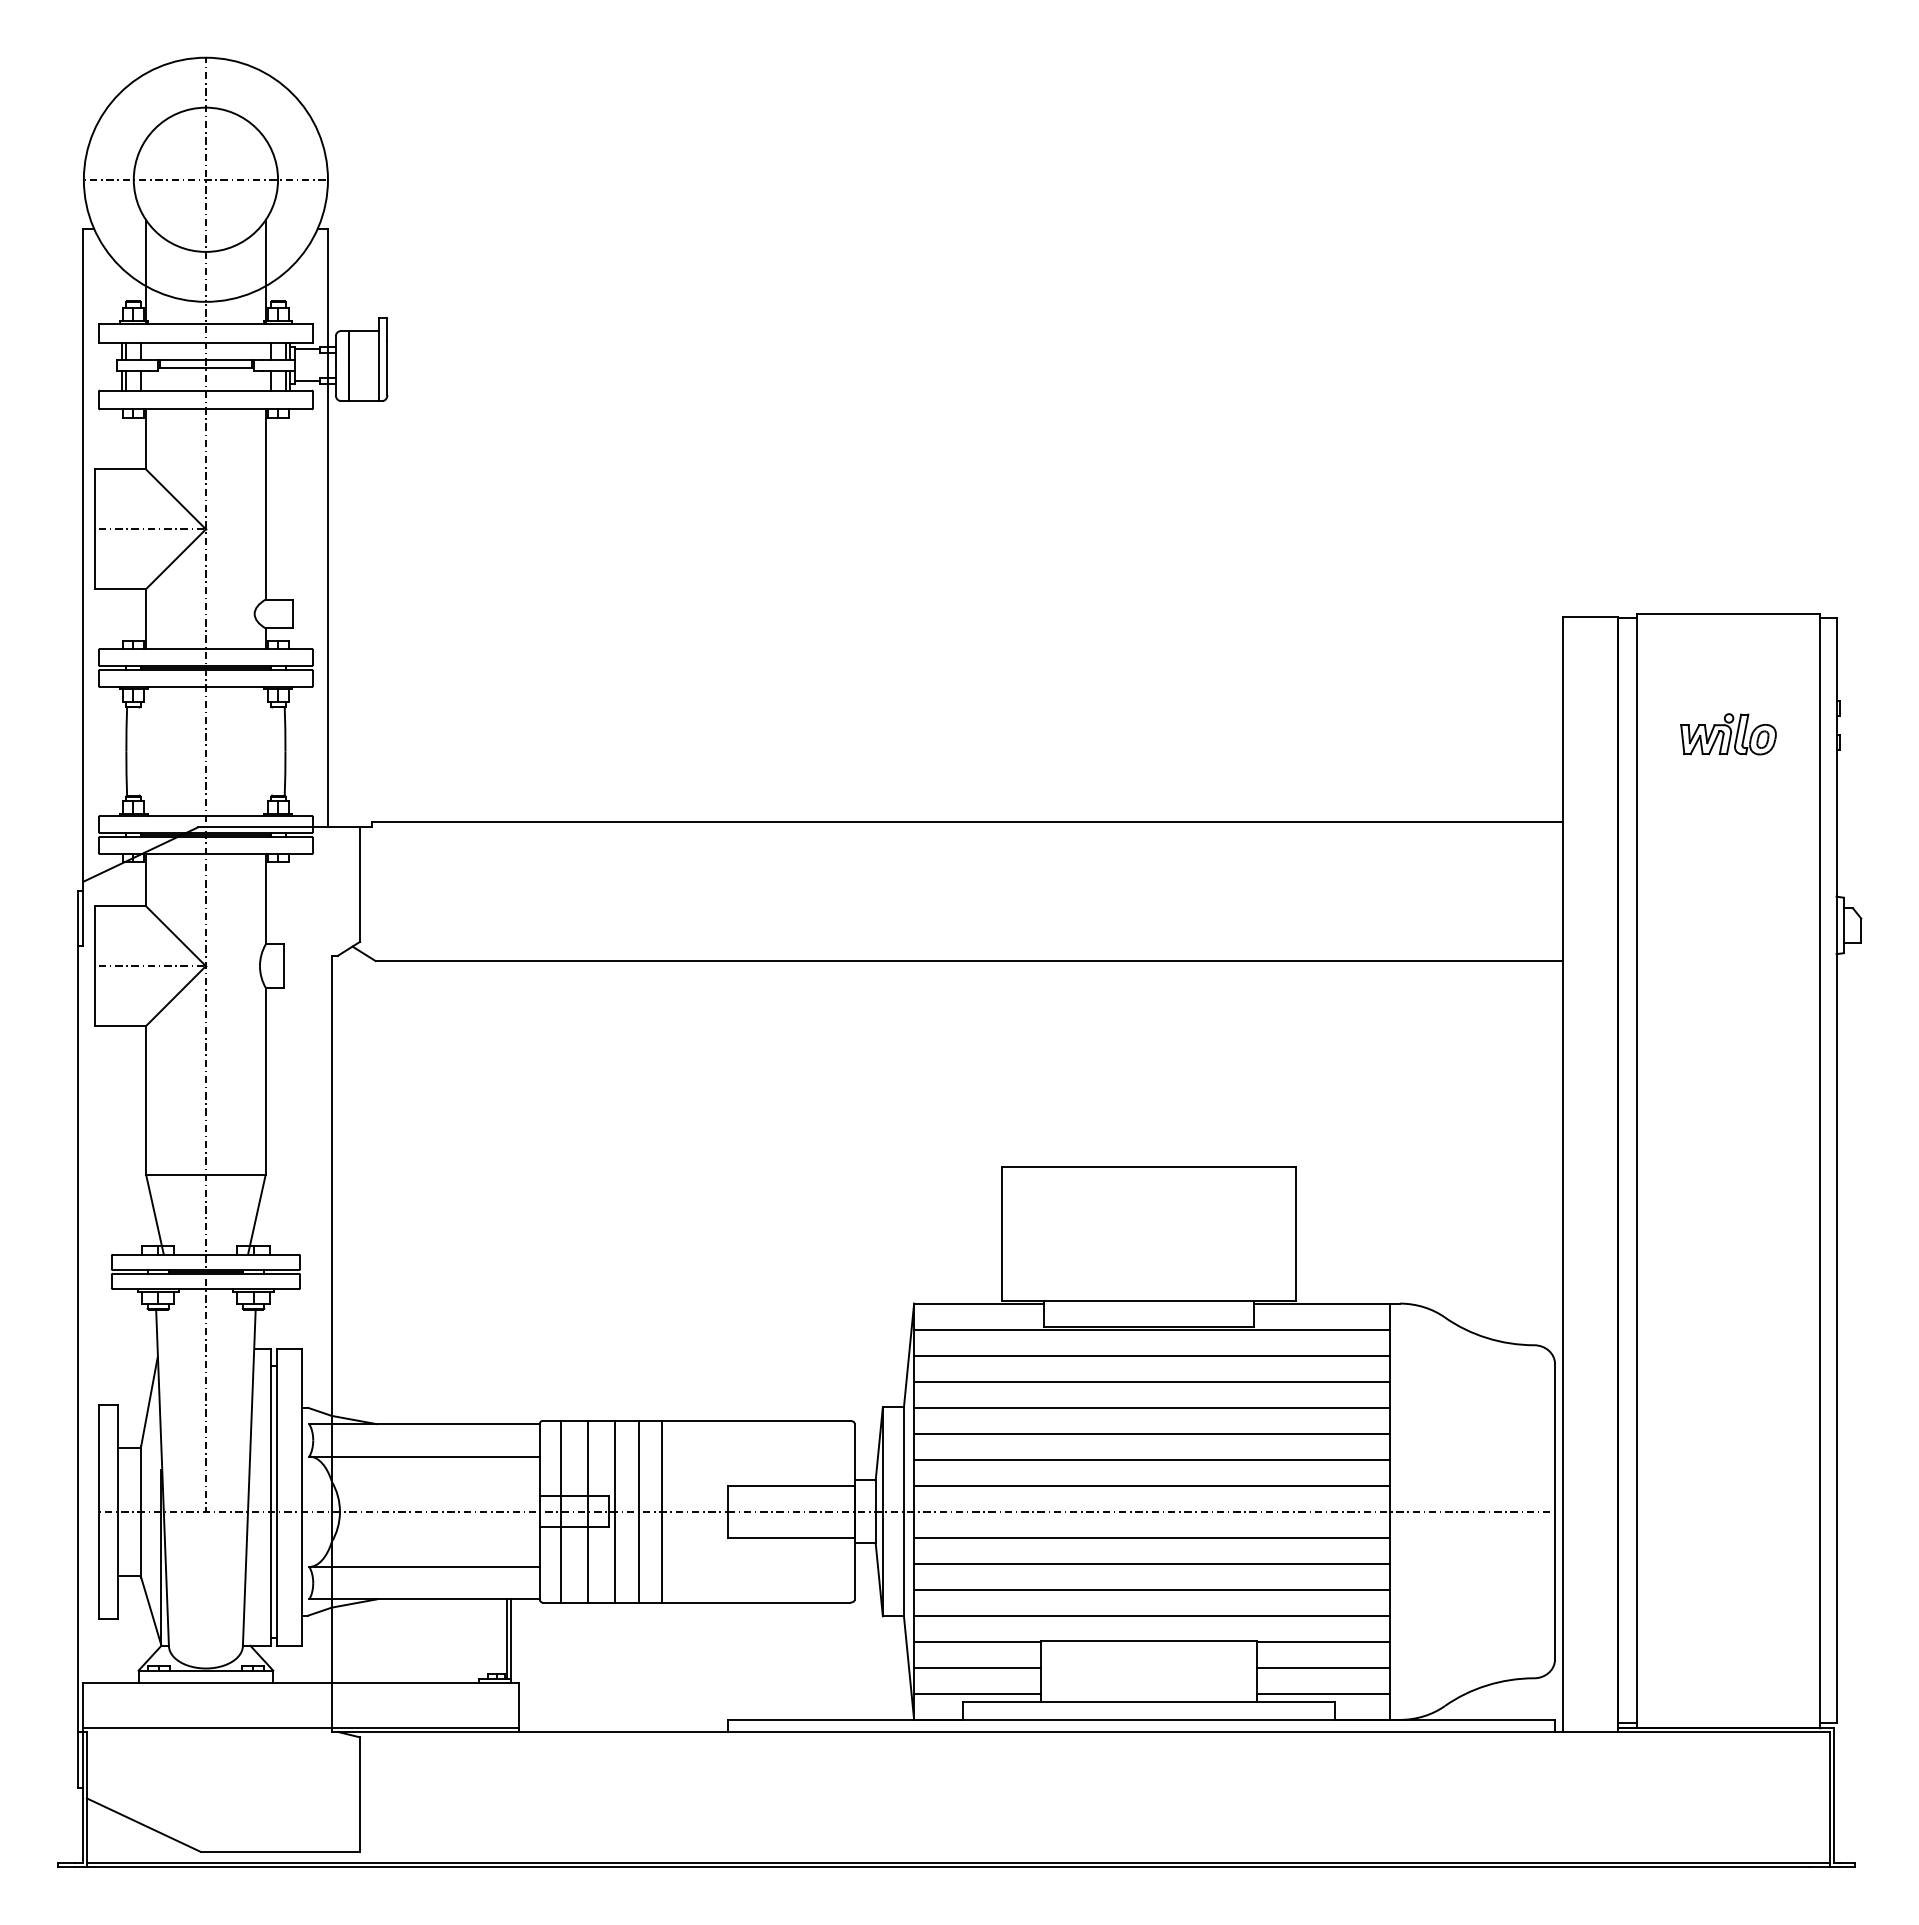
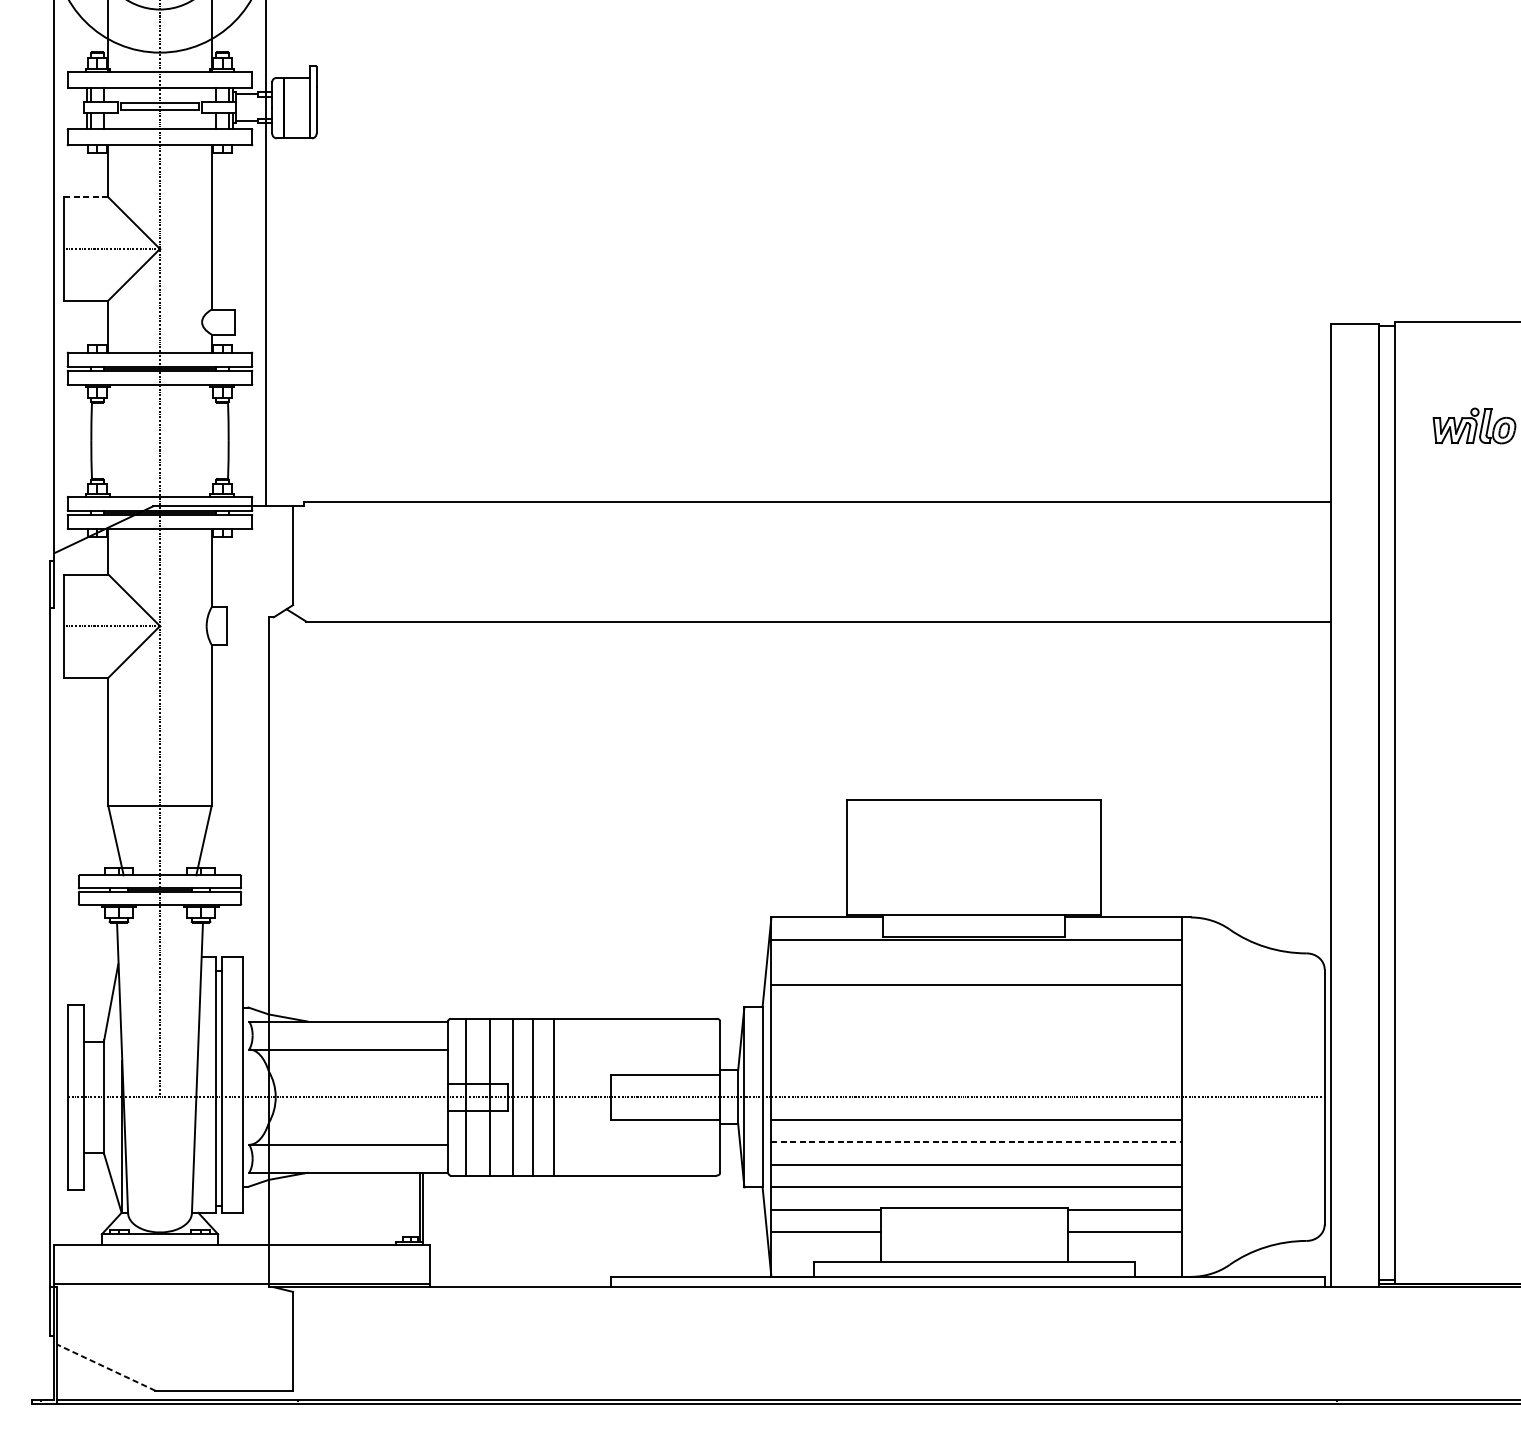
line: (120, 469) -> (86, 197), solid -> dashed
line: (1151, 1355) -> (976, 962), removed
line: (1151, 1407) -> (976, 1007), removed
line: (1151, 1433) -> (976, 1029), removed
line: (1151, 1459) -> (976, 1052), removed
line: (1151, 1485) -> (976, 1074), removed
line: (1151, 1563) -> (976, 1141), solid -> dashed
line: (977, 1693) -> (826, 1254), removed
line: (1323, 1693) -> (1124, 1254), removed
line: (143, 1825) -> (106, 1368), solid -> dashed

